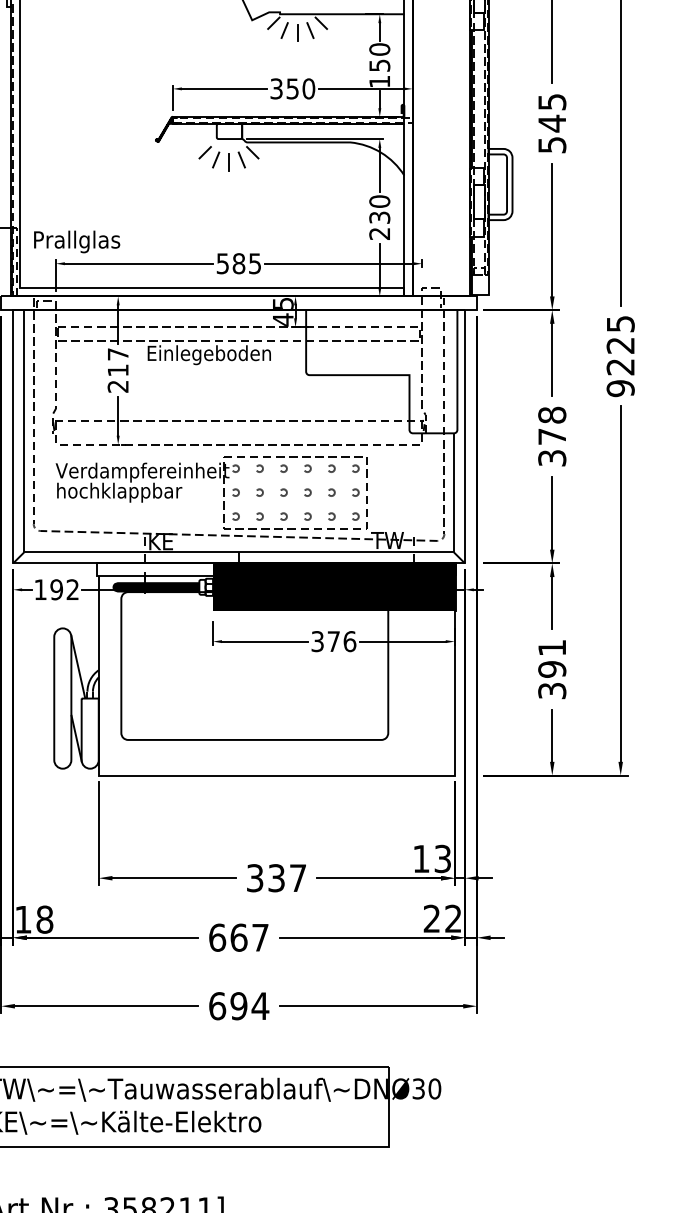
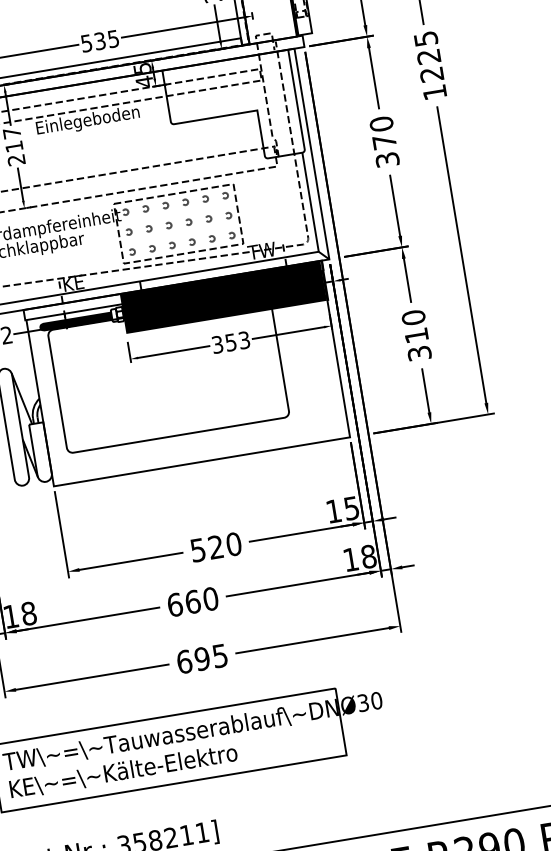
text: (238, 263) -> (99, 41), 585 -> 535
text: (620, 388) -> (434, 92), 9225 -> 1225
text: (552, 414) -> (381, 123), 378 -> 370
text: (341, 641) -> (237, 341), 376 -> 353
text: (552, 658) -> (415, 326), 391 -> 310
text: (442, 858) -> (351, 508), 13 -> 15
text: (276, 878) -> (216, 547), 337 -> 520
text: (442, 918) -> (359, 557), 22 -> 18
text: (260, 937) -> (210, 598), 667 -> 660
text: (260, 1006) -> (220, 656), 694 -> 695

